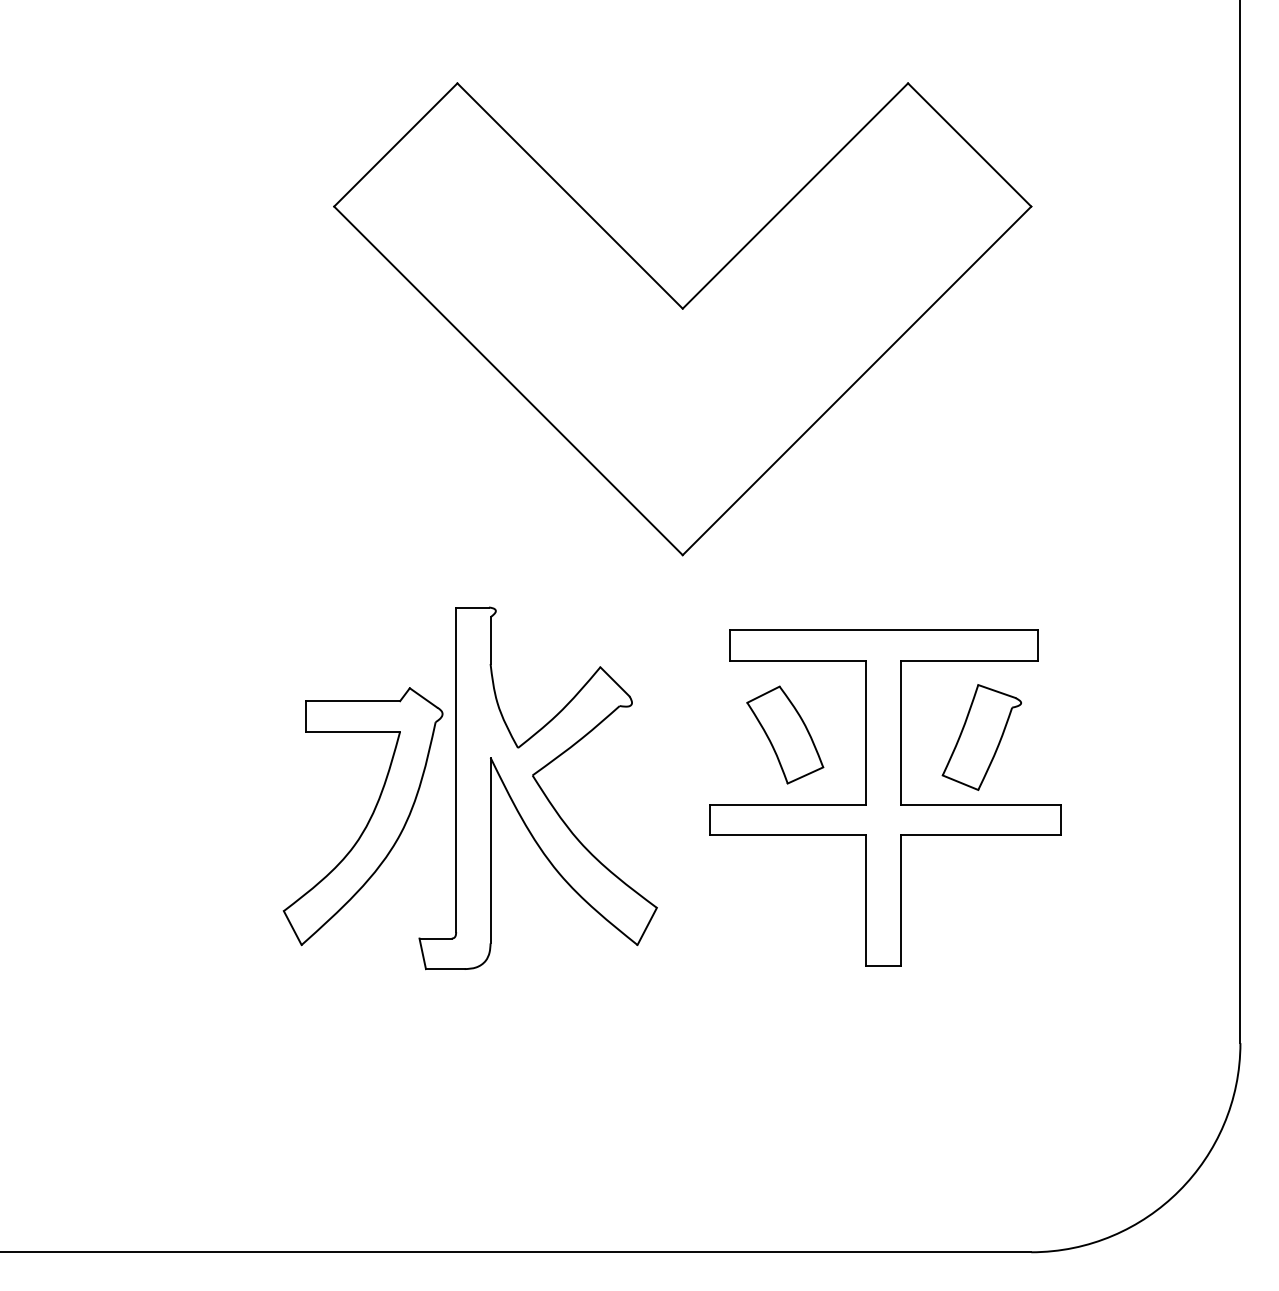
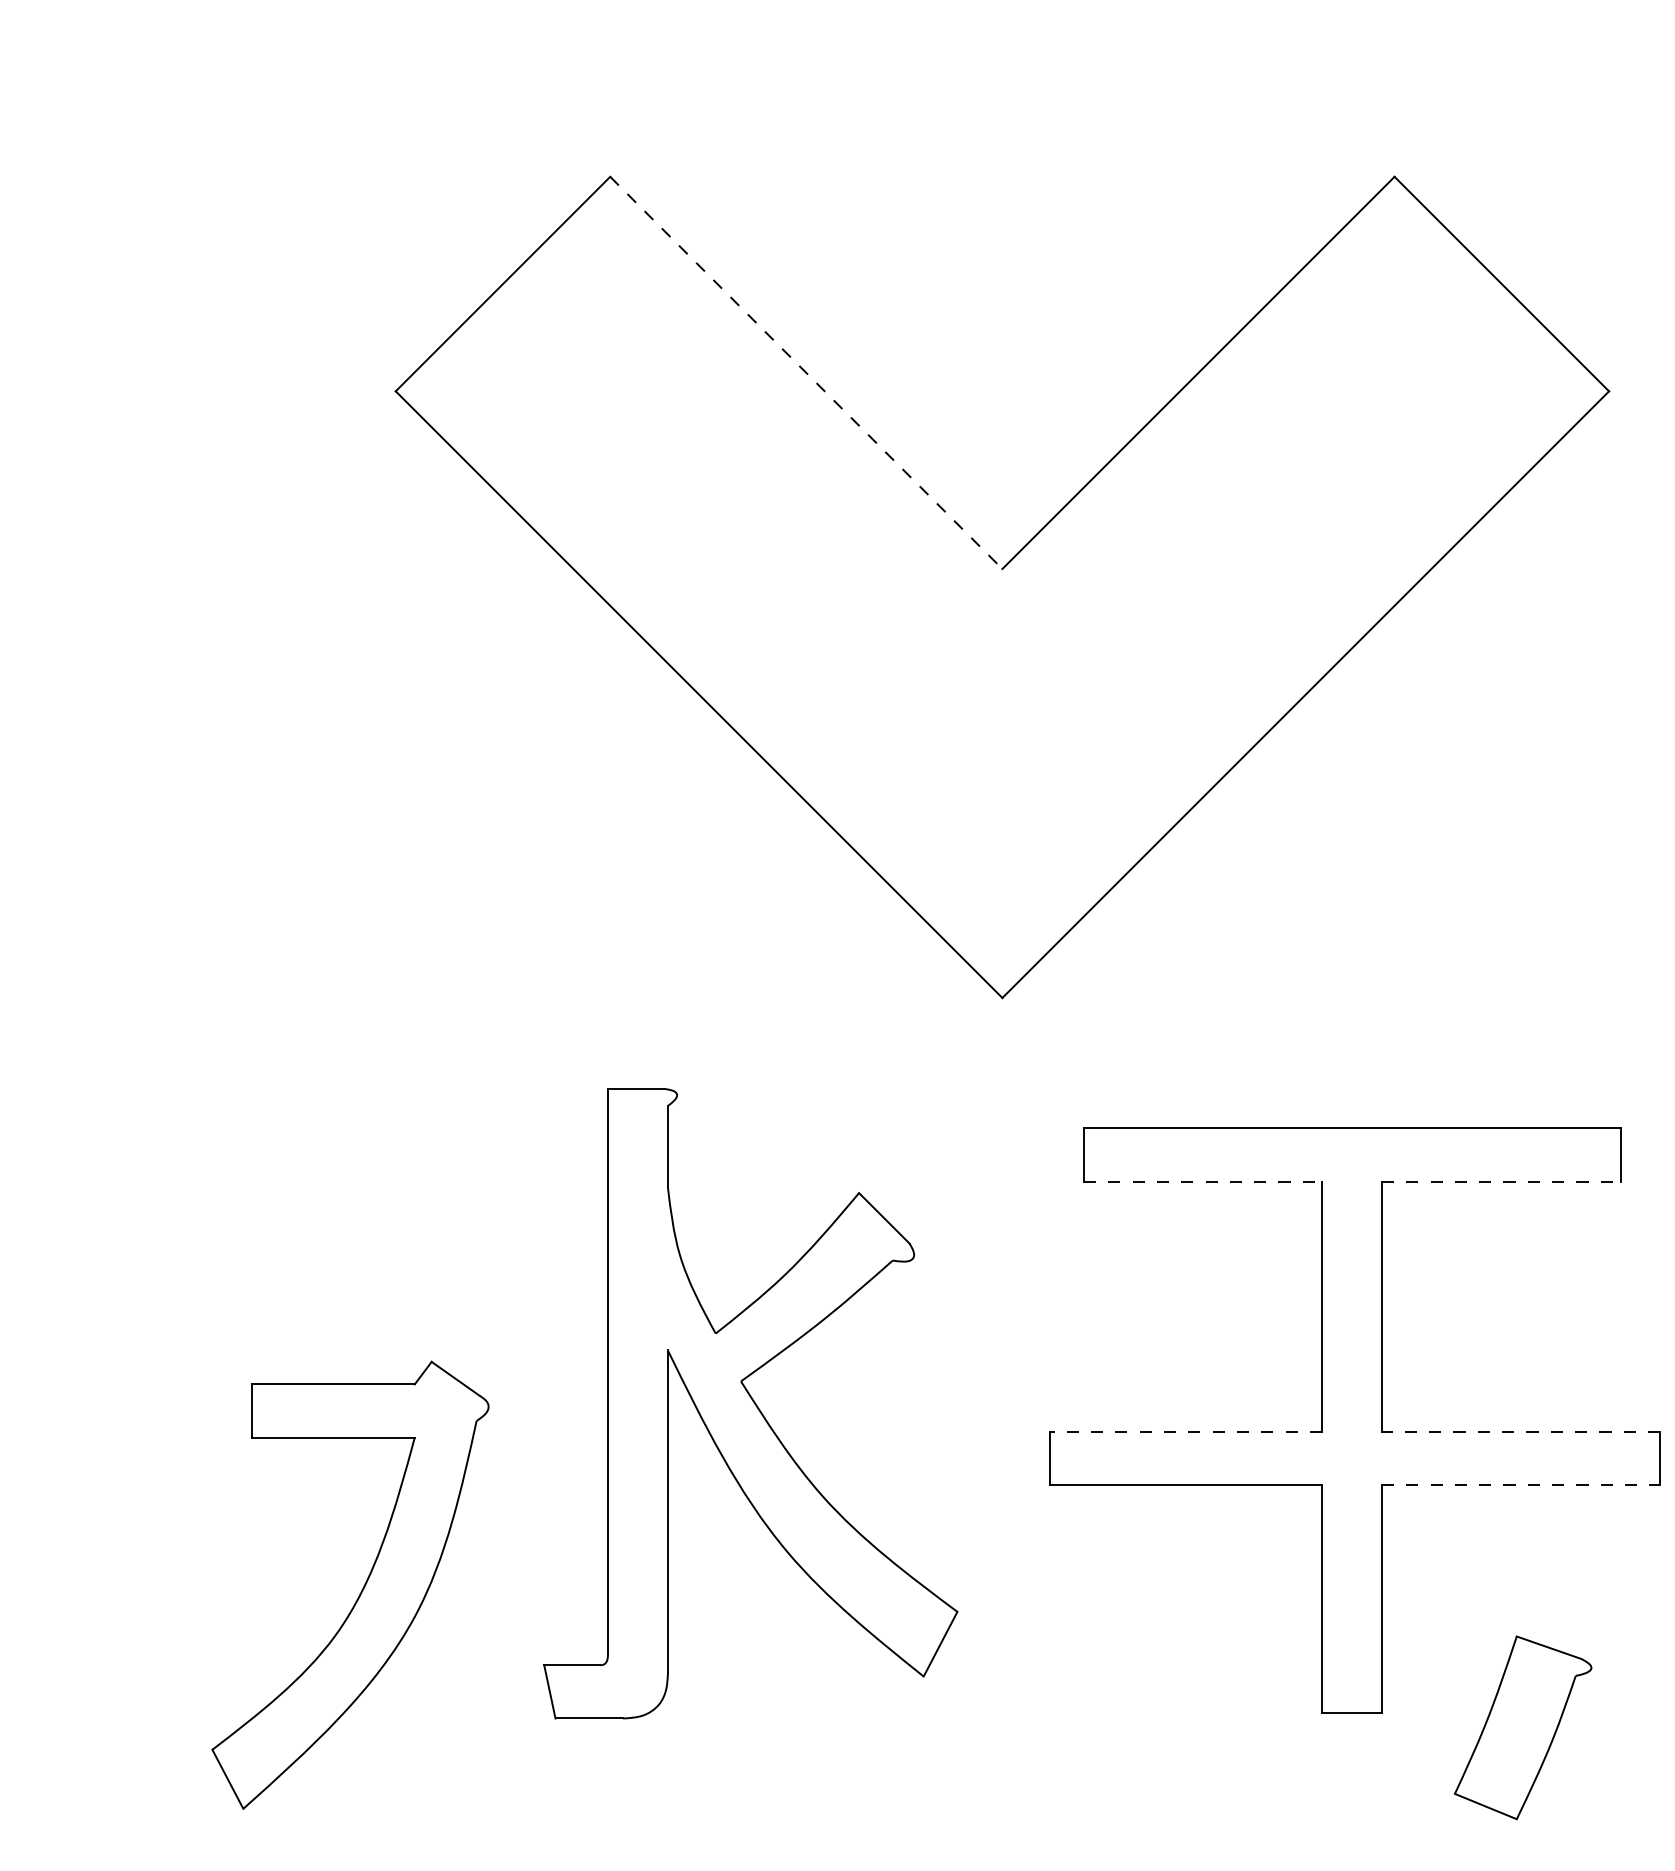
line: (570, 196) -> (807, 373), solid -> dashed
line: (798, 660) -> (1203, 1181), solid -> dashed
line: (969, 660) -> (1501, 1181), solid -> dashed
part: (785, 734) -> (1181, 1310), removed
part: (981, 737) -> (1522, 1727), moved
line: (787, 804) -> (1184, 1431), solid -> dashed
line: (980, 804) -> (1520, 1431), solid -> dashed
part: (368, 820) -> (359, 1592), moved
line: (980, 835) -> (1520, 1485), solid -> dashed

